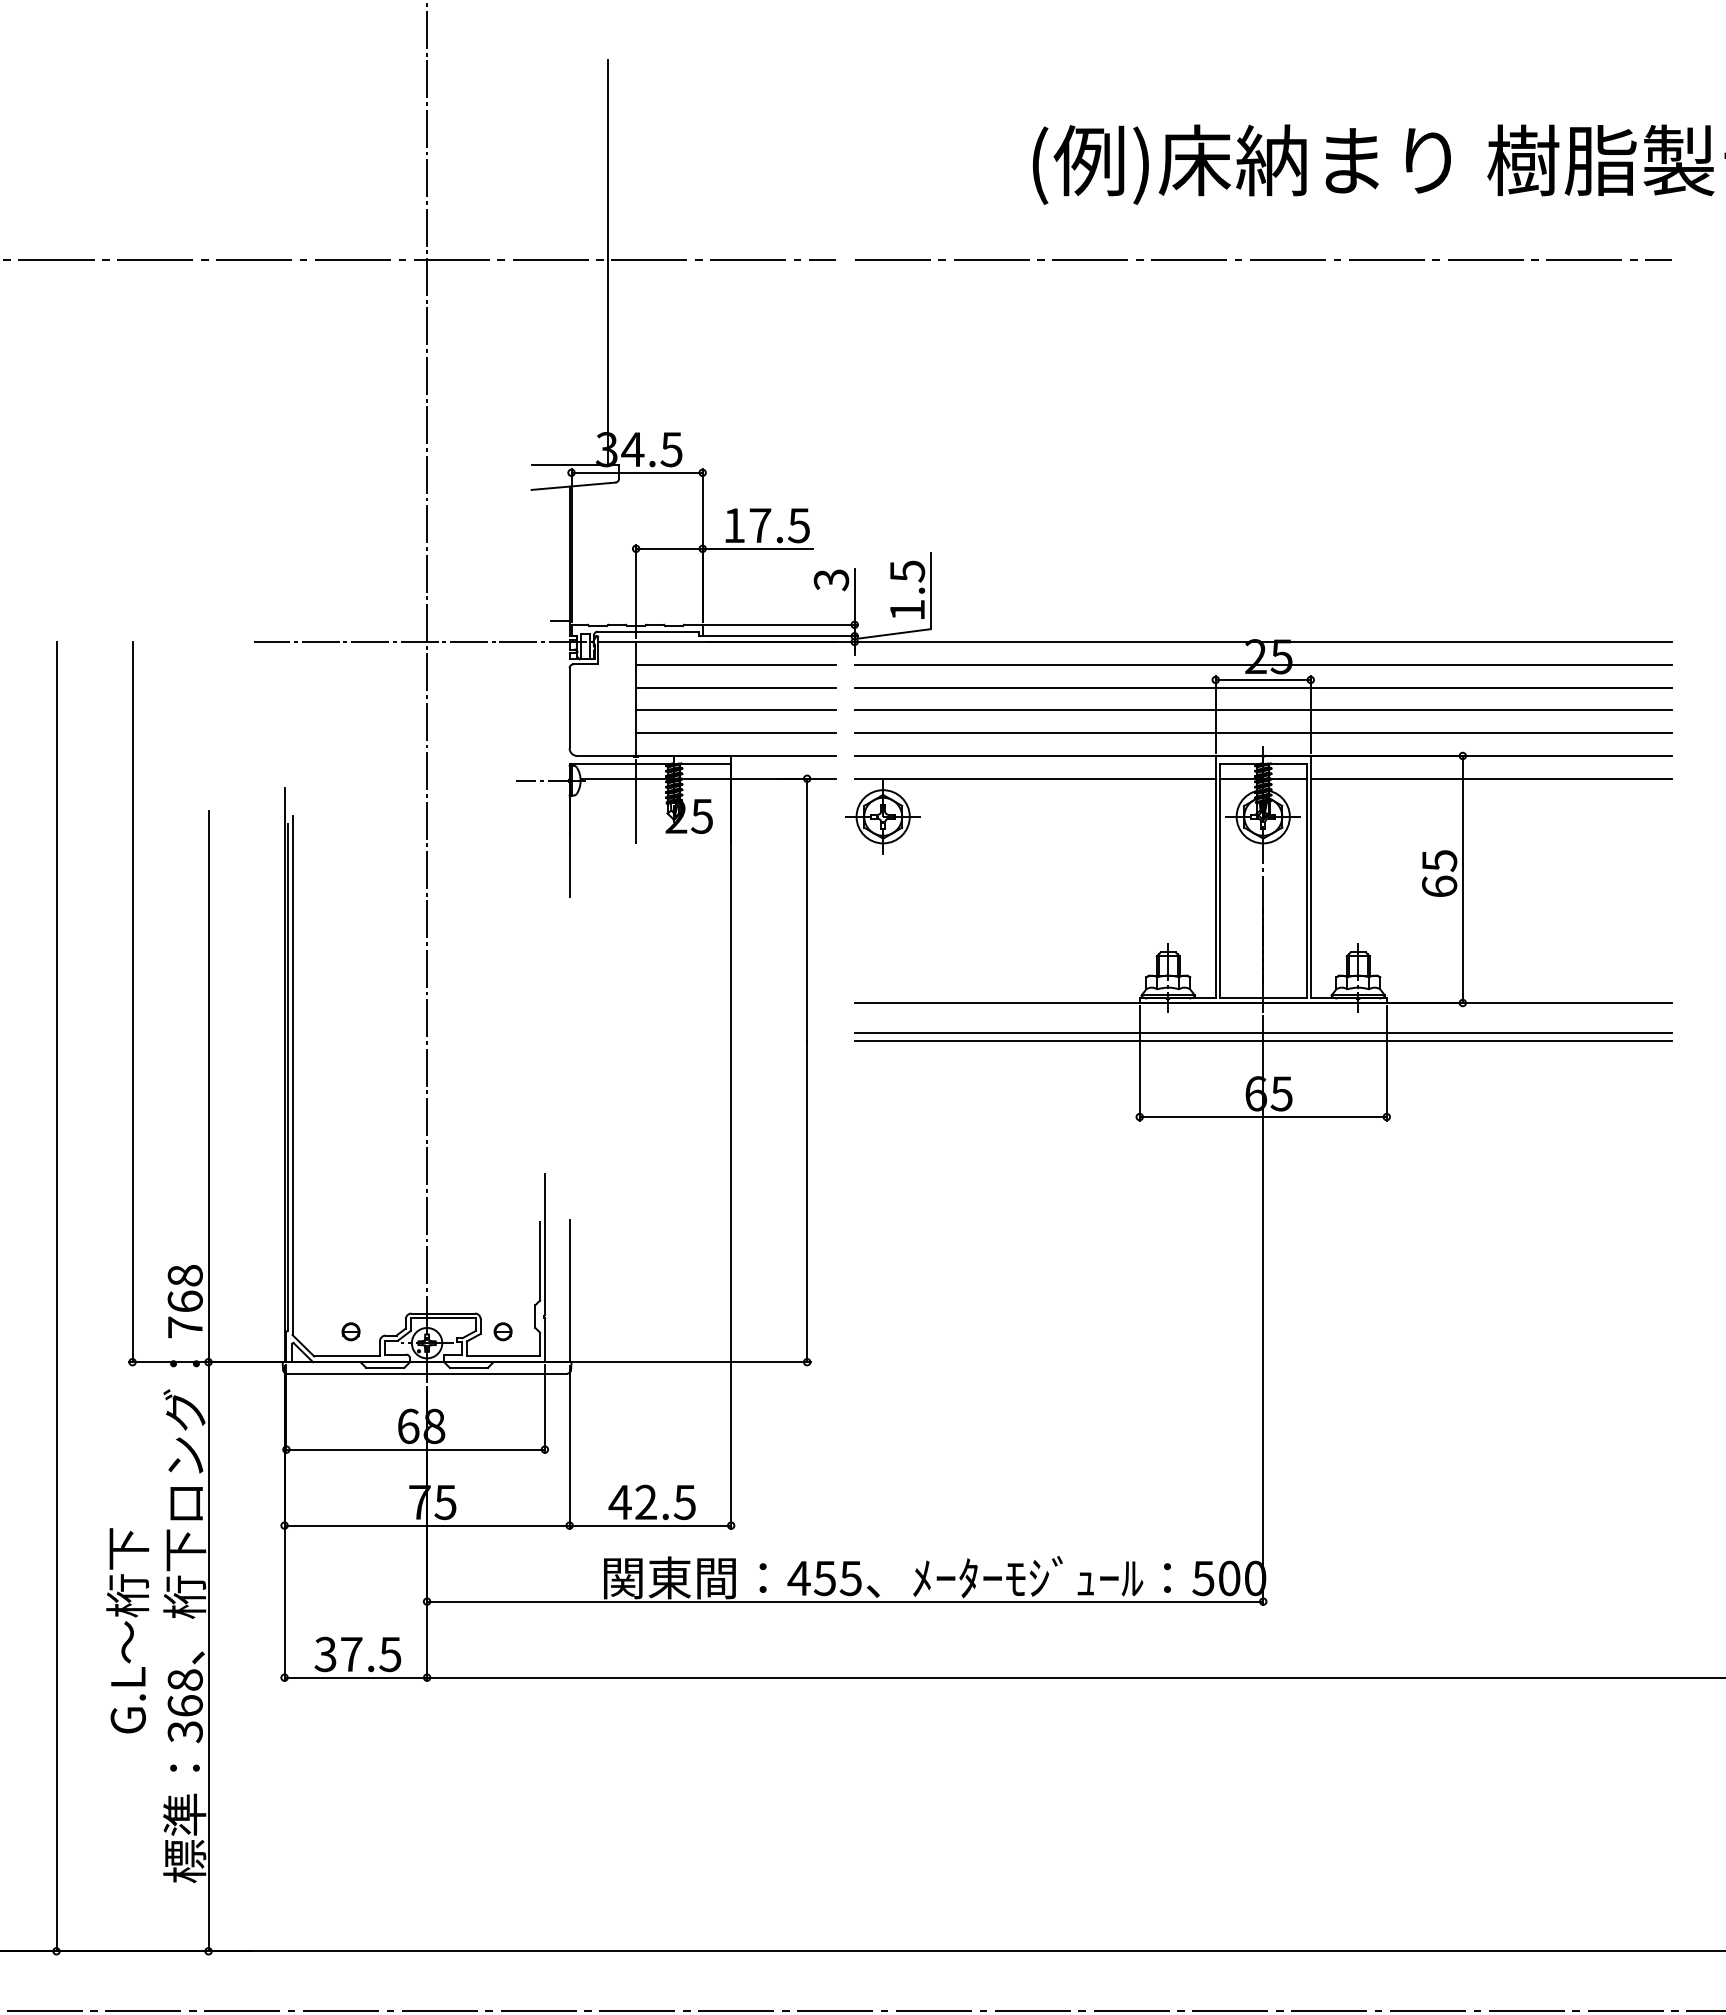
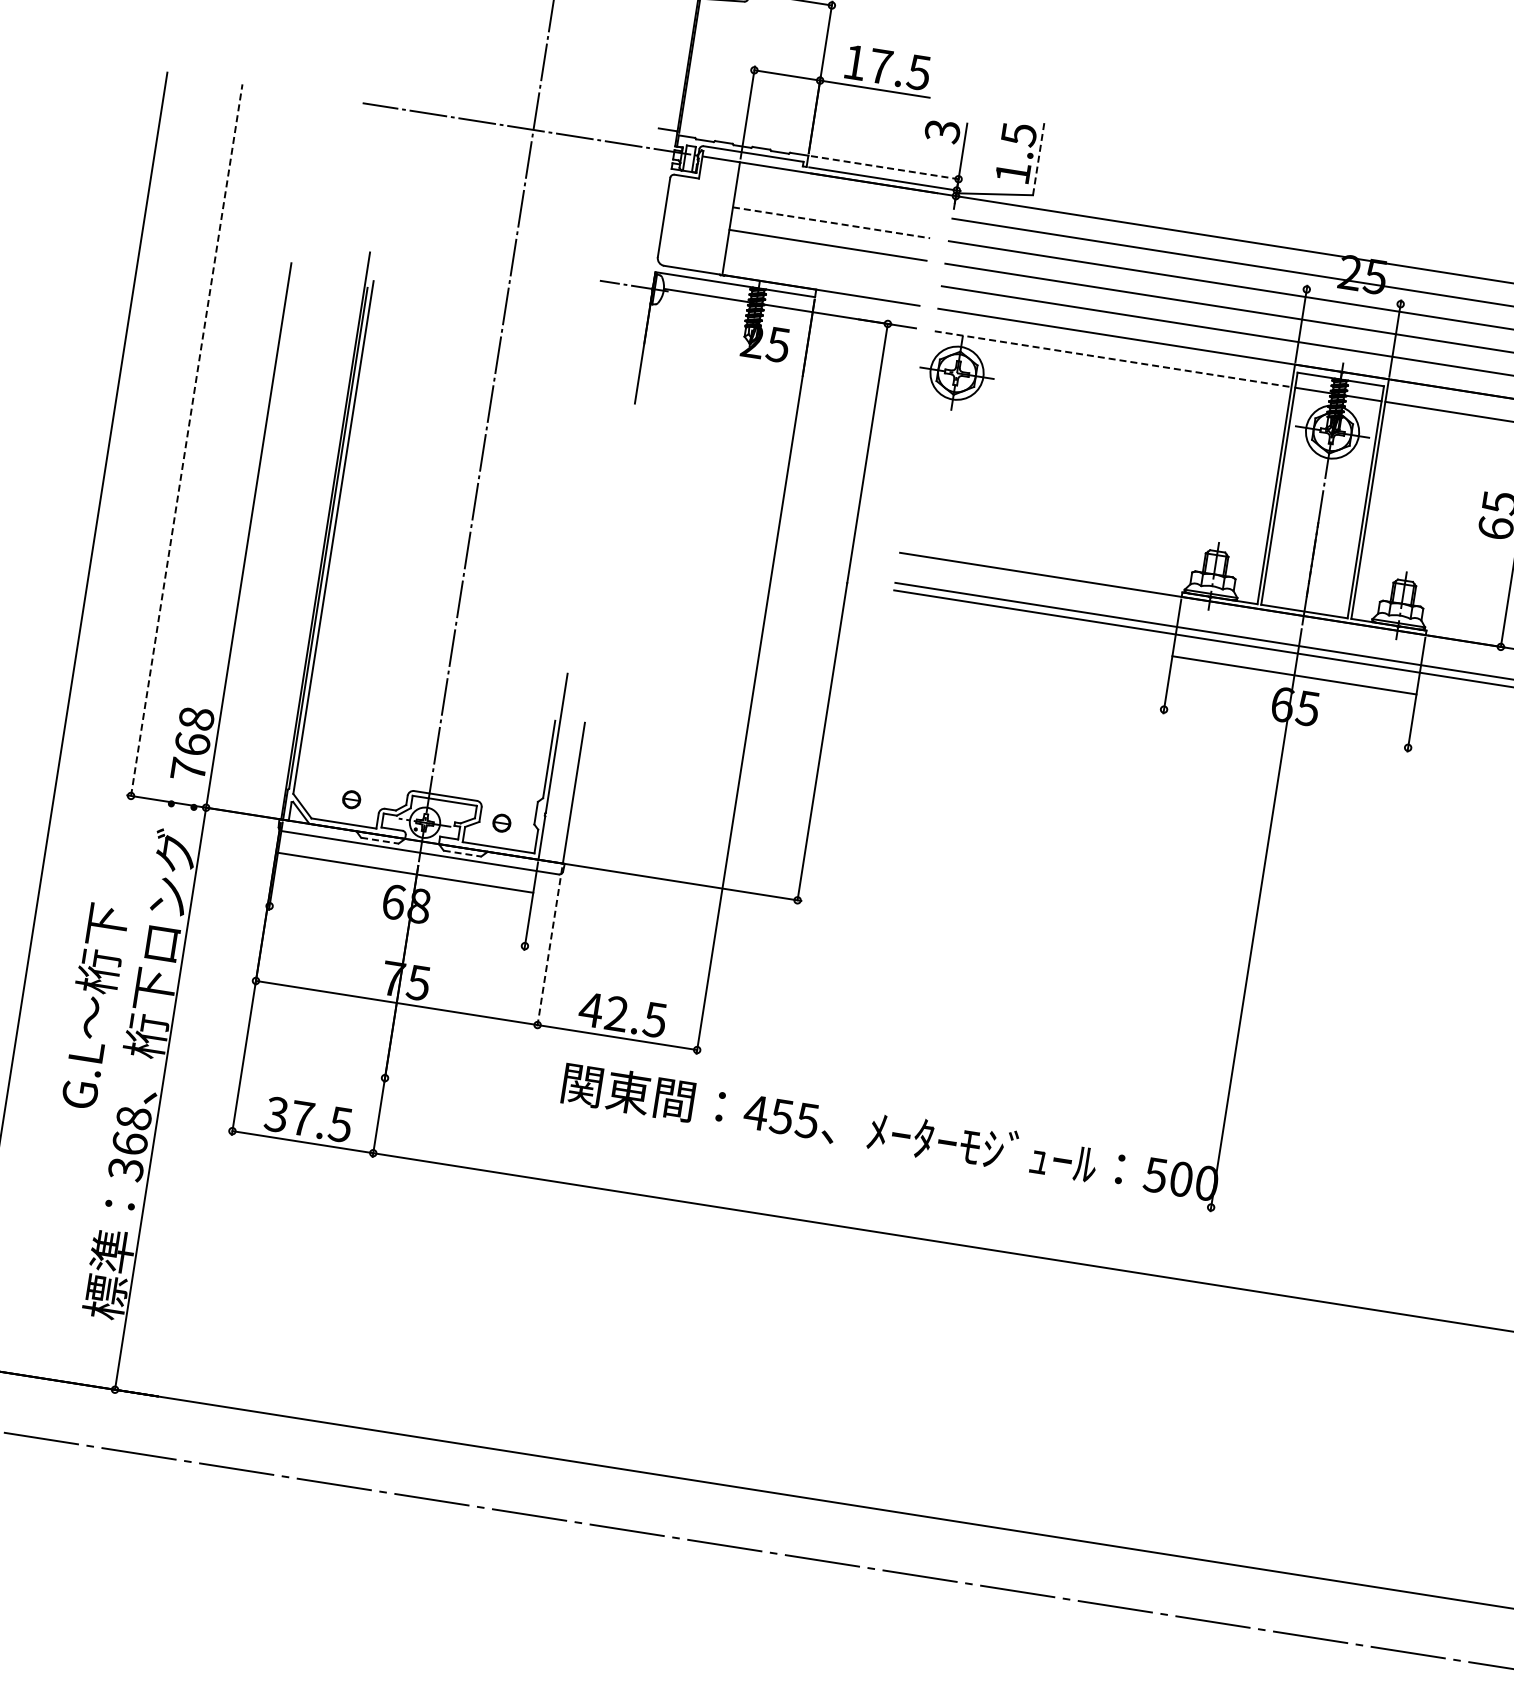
line: (930, 590) -> (1038, 157), solid -> dashed
line: (781, 624) -> (886, 167), solid -> dashed
line: (735, 664) -> (834, 199), removed
line: (1262, 679) -> (1353, 296), removed
line: (735, 687) -> (831, 222), solid -> dashed
line: (735, 733) -> (824, 268), removed
line: (1035, 778) -> (1113, 358), solid -> dashed
line: (636, 801) -> (715, 319), removed
line: (132, 1001) -> (186, 439), solid -> dashed
line: (1262, 1117) -> (1293, 675), moved
line: (385, 1367) -> (380, 840), solid -> dashed
line: (469, 1367) -> (463, 853), solid -> dashed
line: (569, 1447) -> (549, 947), solid -> dashed
line: (415, 1449) -> (405, 872), moved
line: (845, 1601) -> (798, 1142), removed
text: (127, 1630) -> (93, 1005), moved

